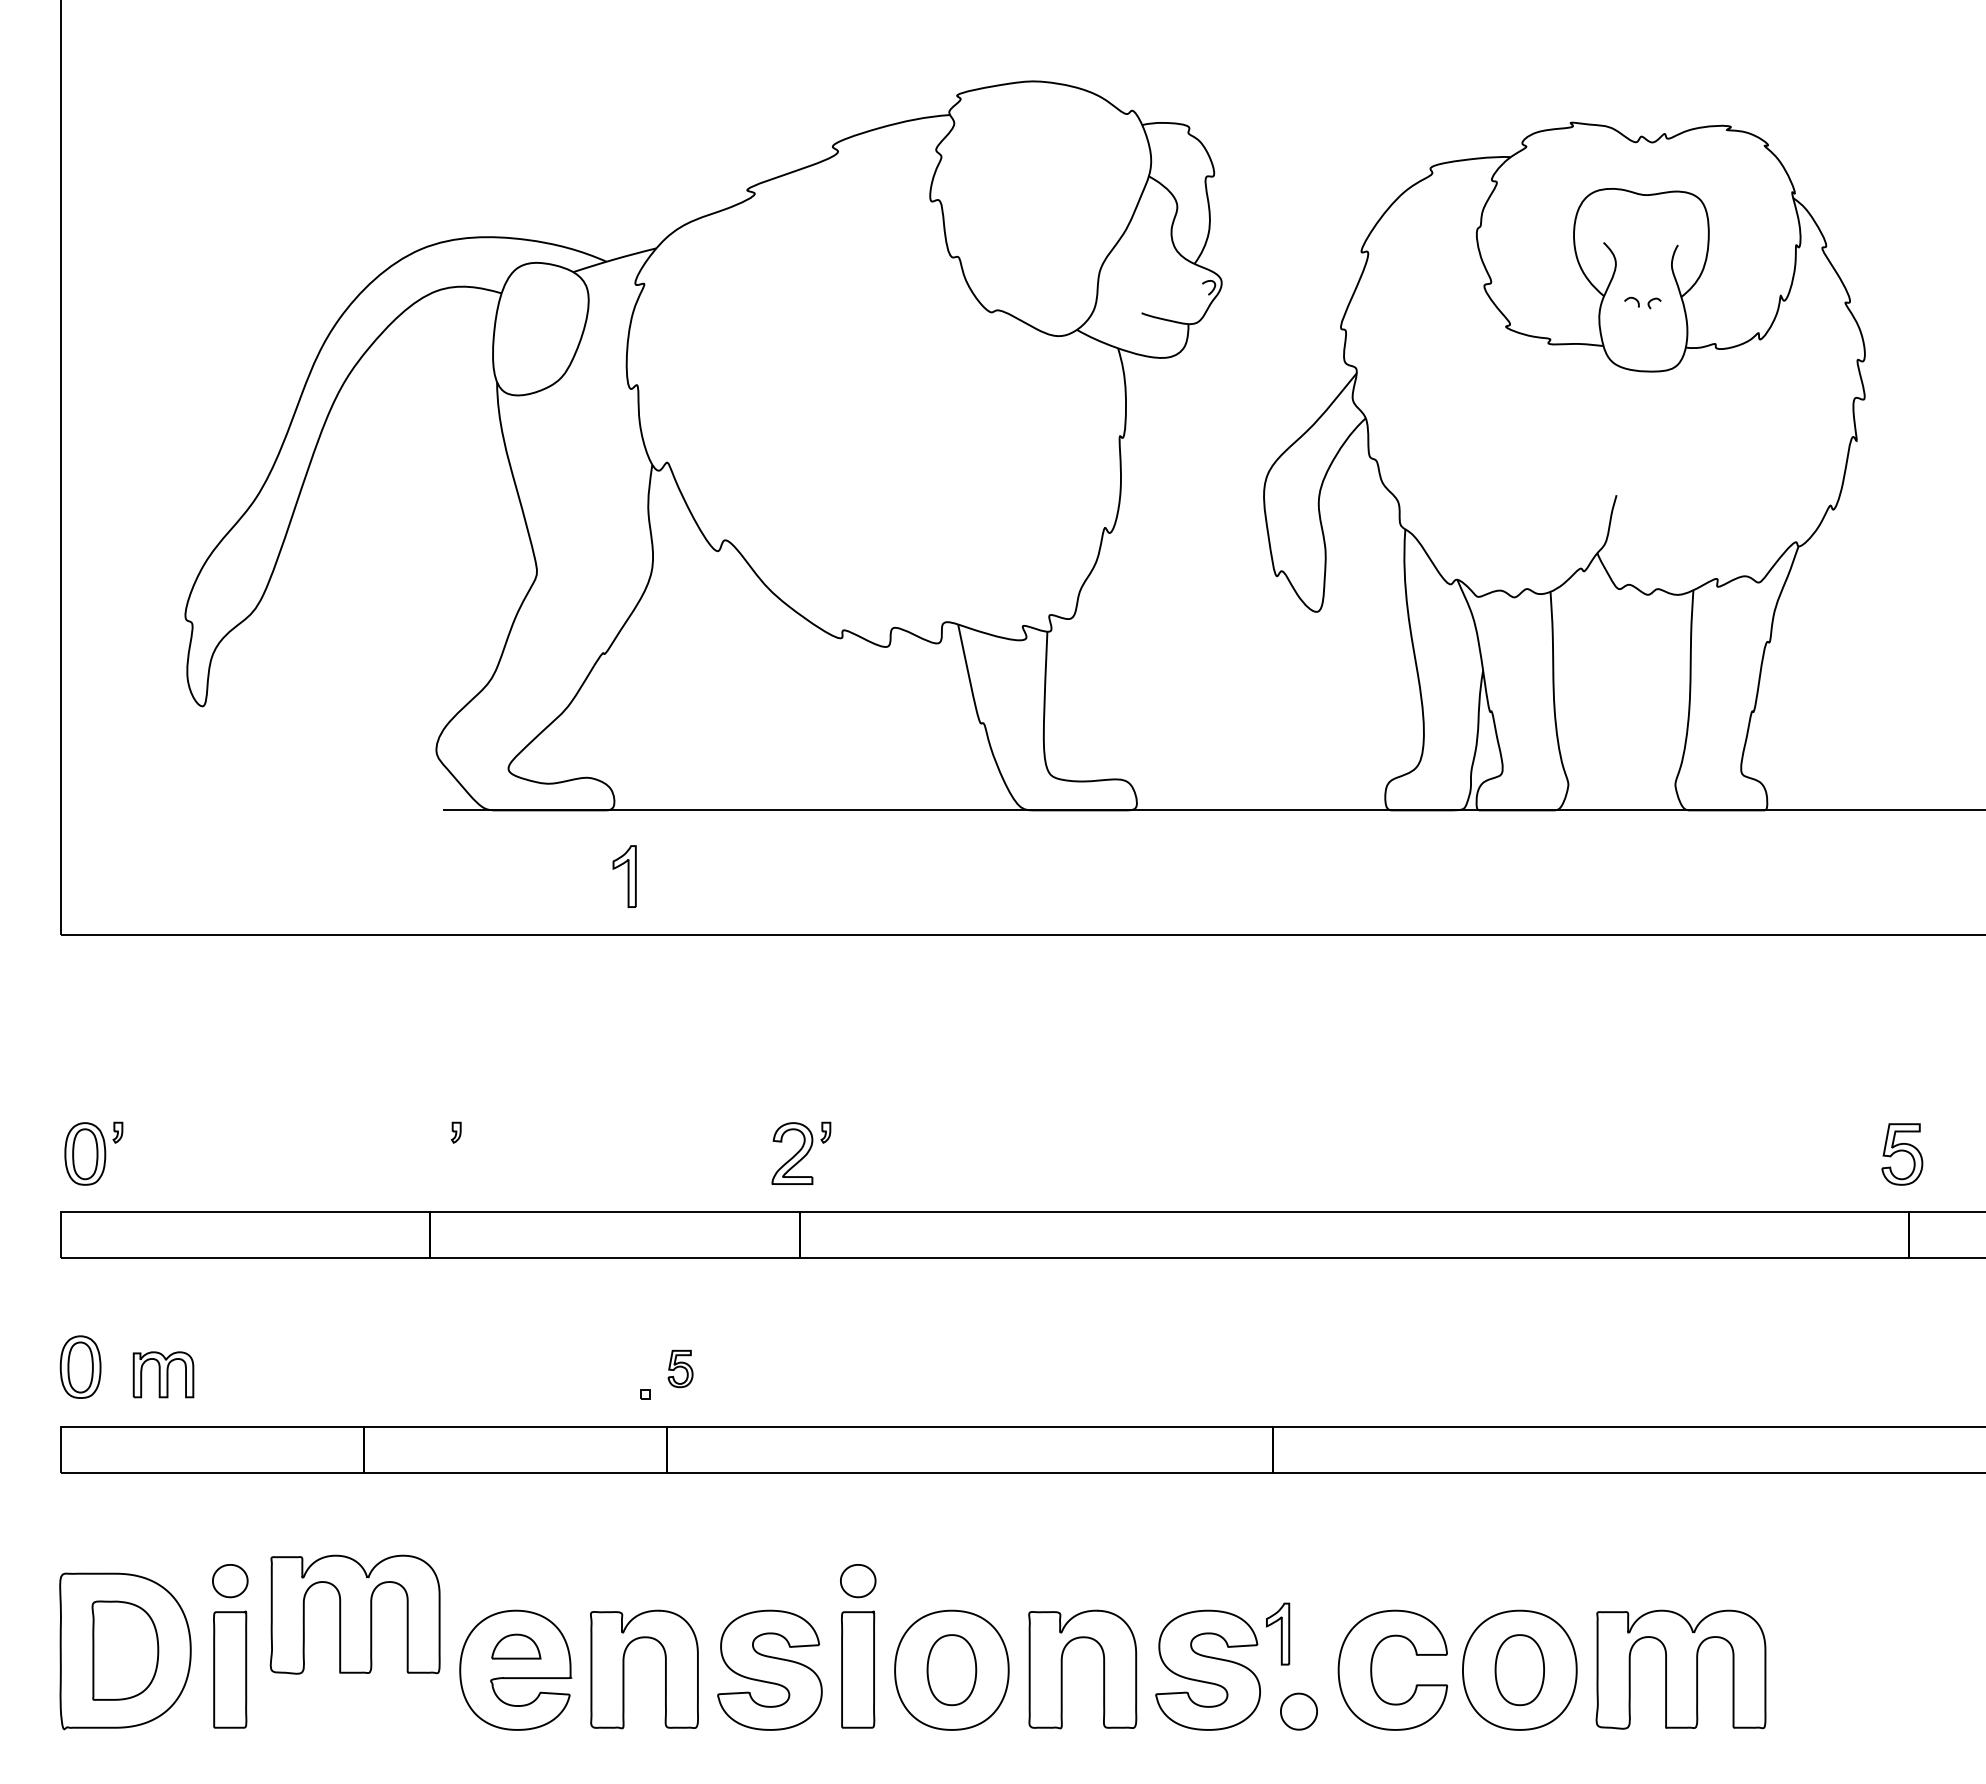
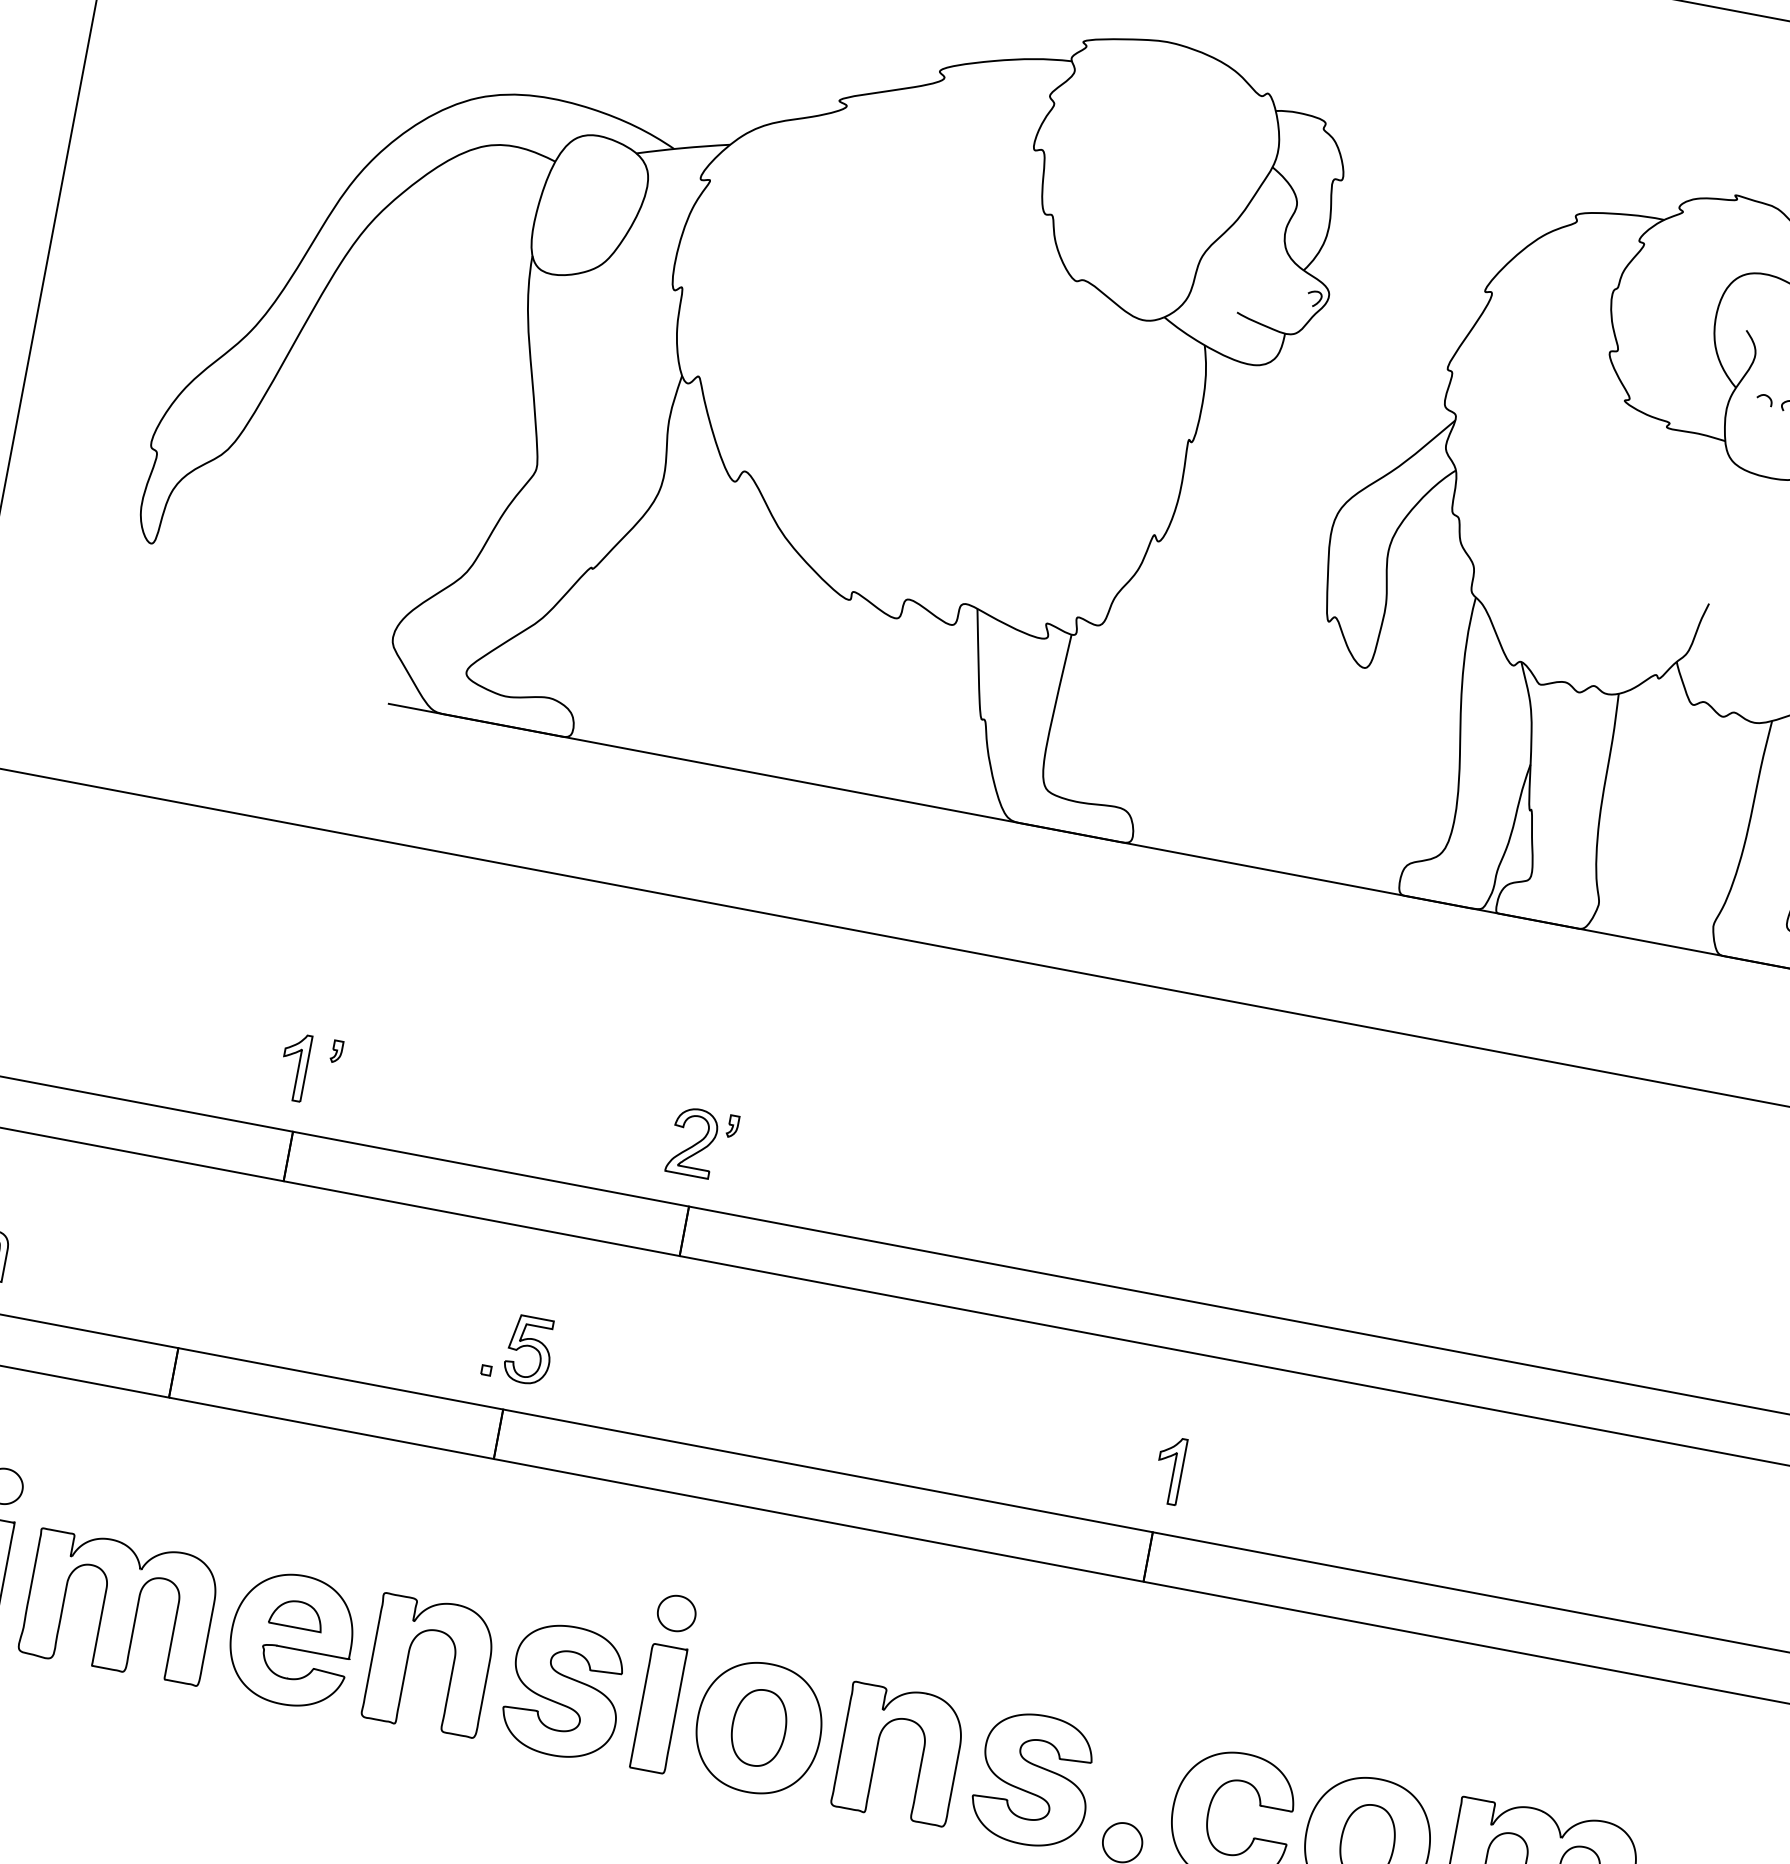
part: (624, 876) -> (294, 1066), moved
part: (680, 1368) -> (529, 1349), size x1.67
part: (354, 1614) -> (119, 1606), moved
part: (1278, 1633) -> (1170, 1469), moved

